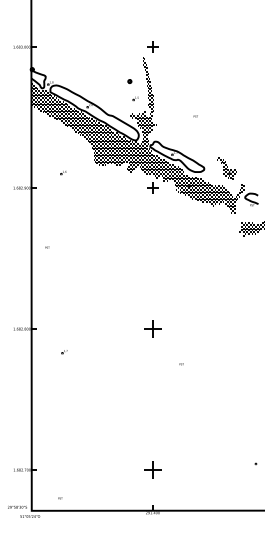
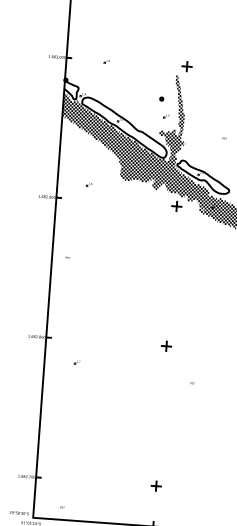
part: (71, 48) -> (106, 62), added
part: (152, 328) -> (166, 345), size x0.62
part: (152, 469) -> (155, 485), size x0.62

